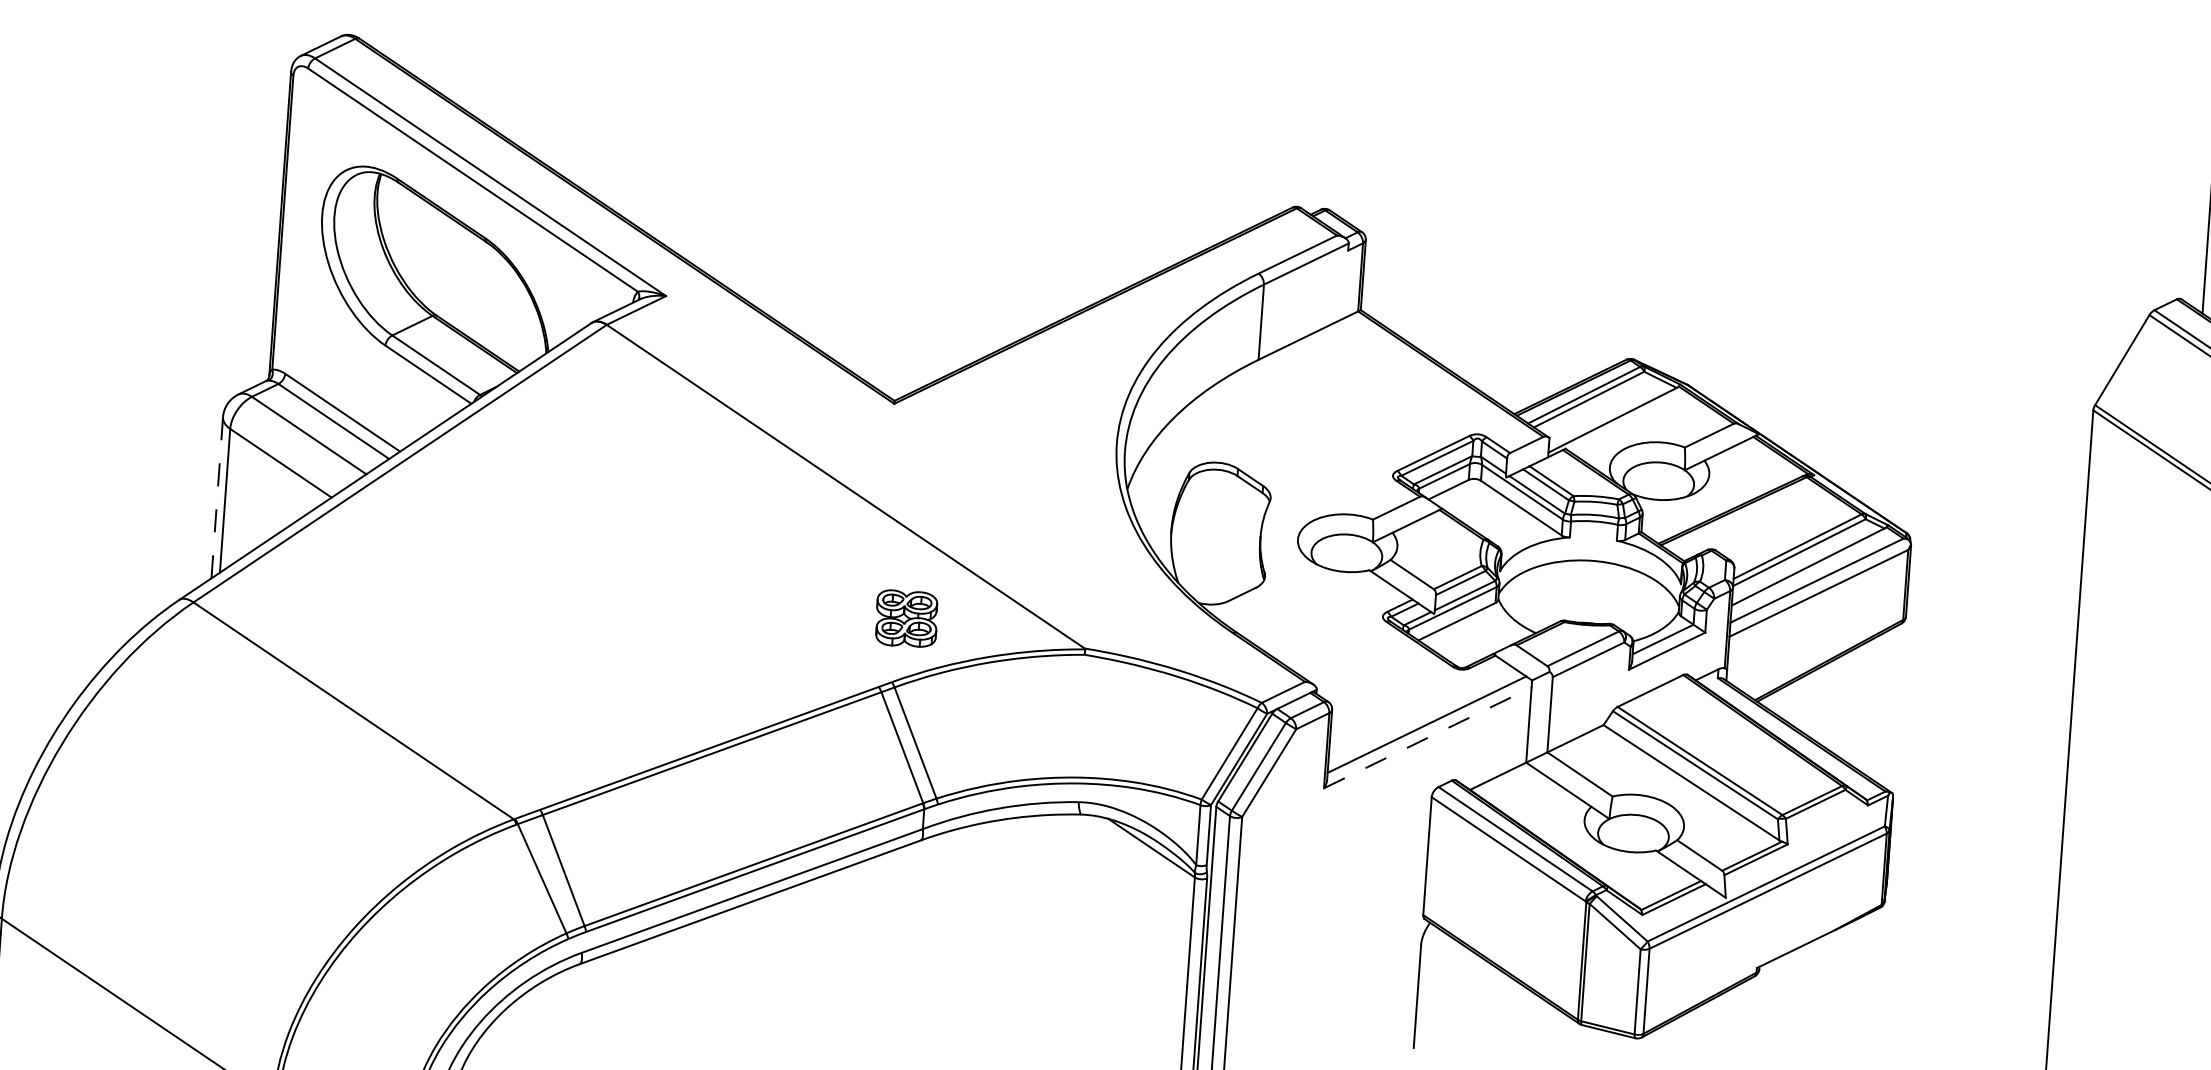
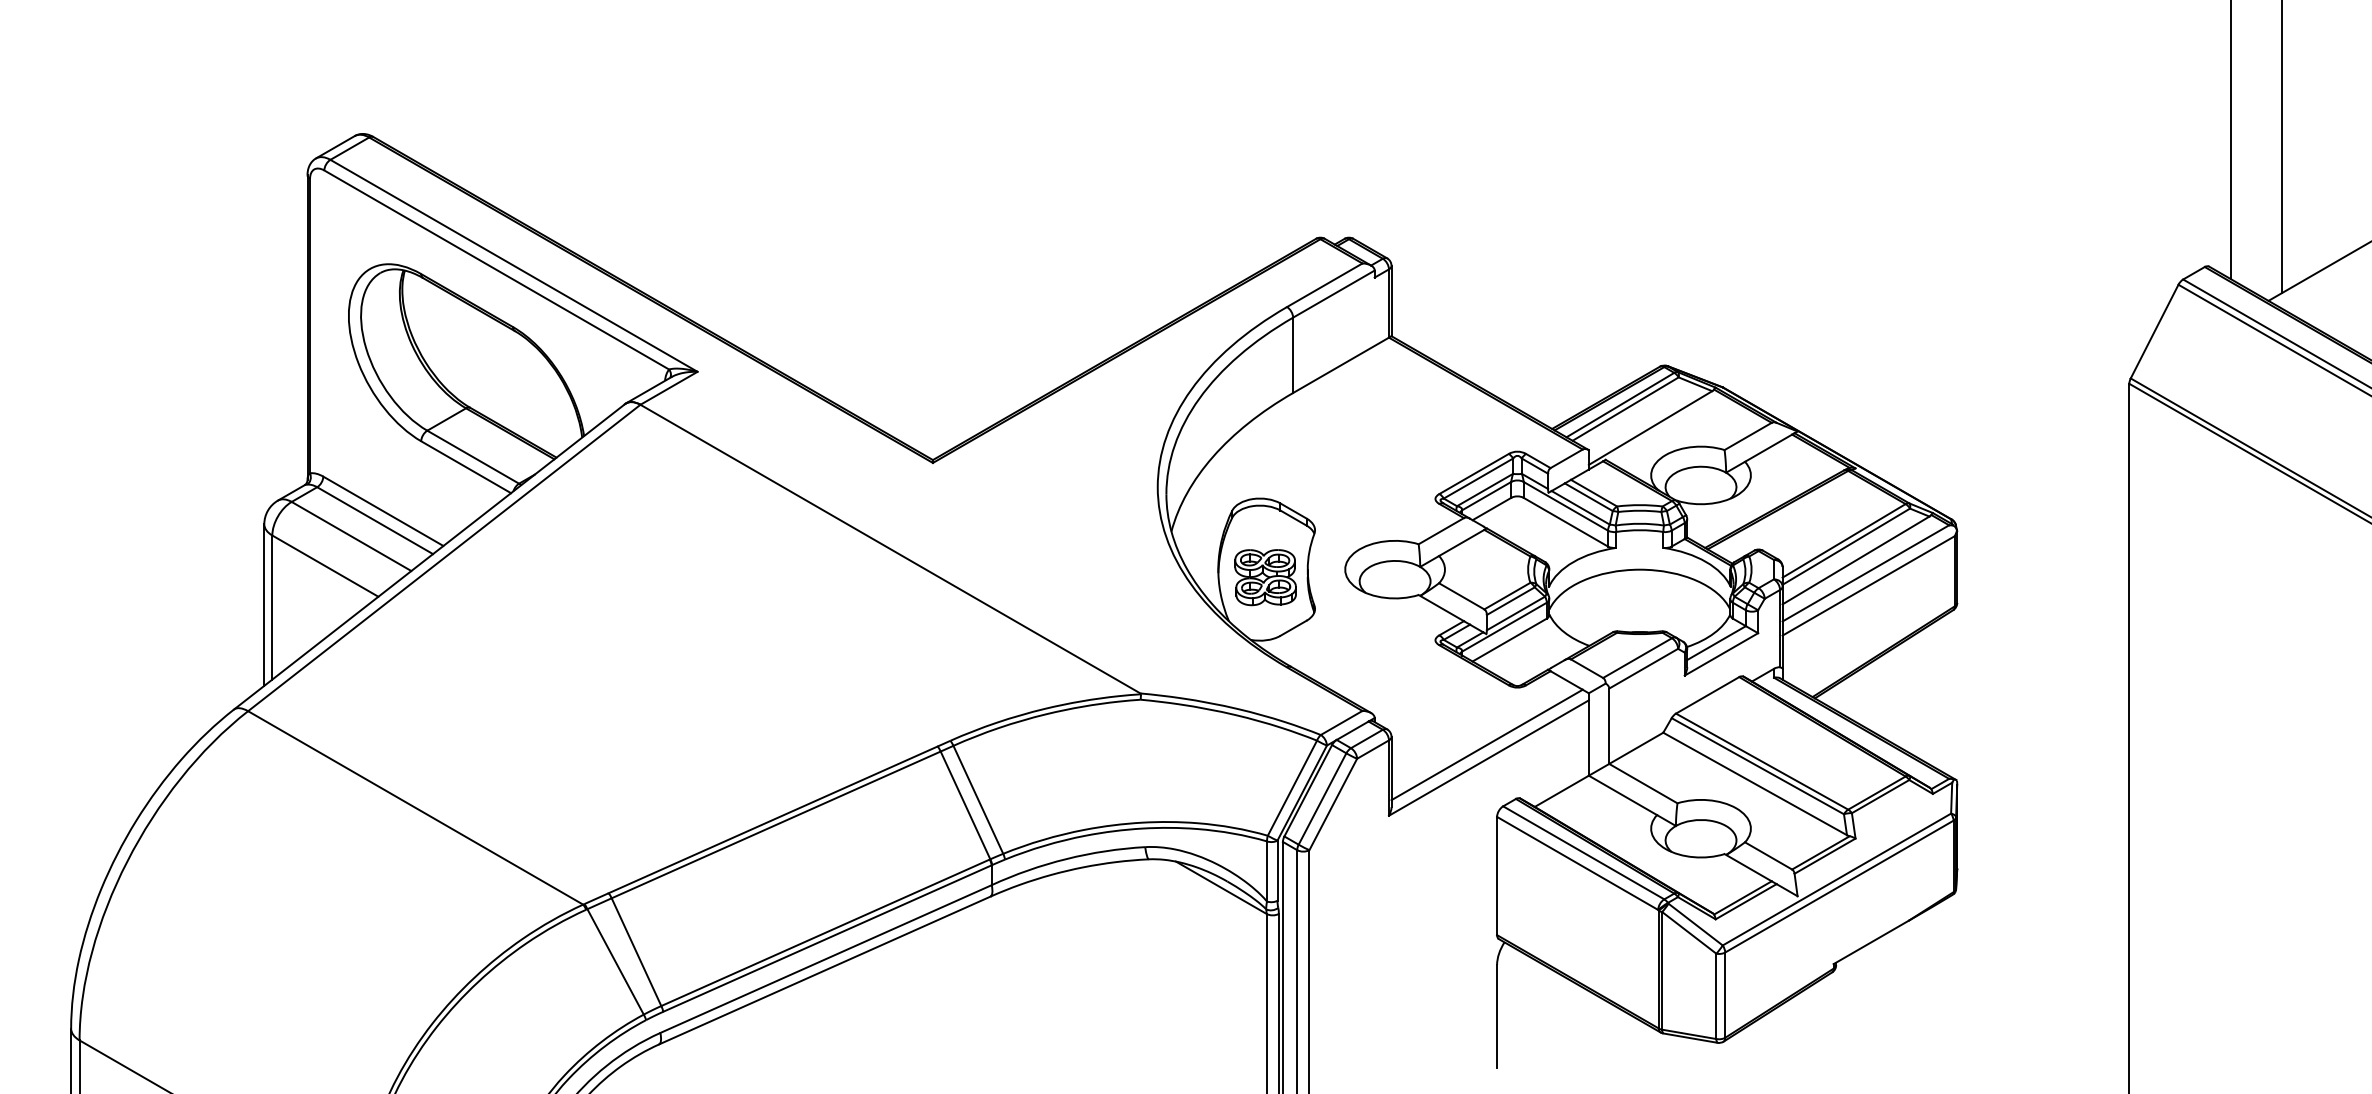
line: (217, 498) -> (264, 605), dashed -> solid
part: (906, 618) -> (1265, 577), moved
line: (1428, 737) -> (1489, 757), dashed -> solid

